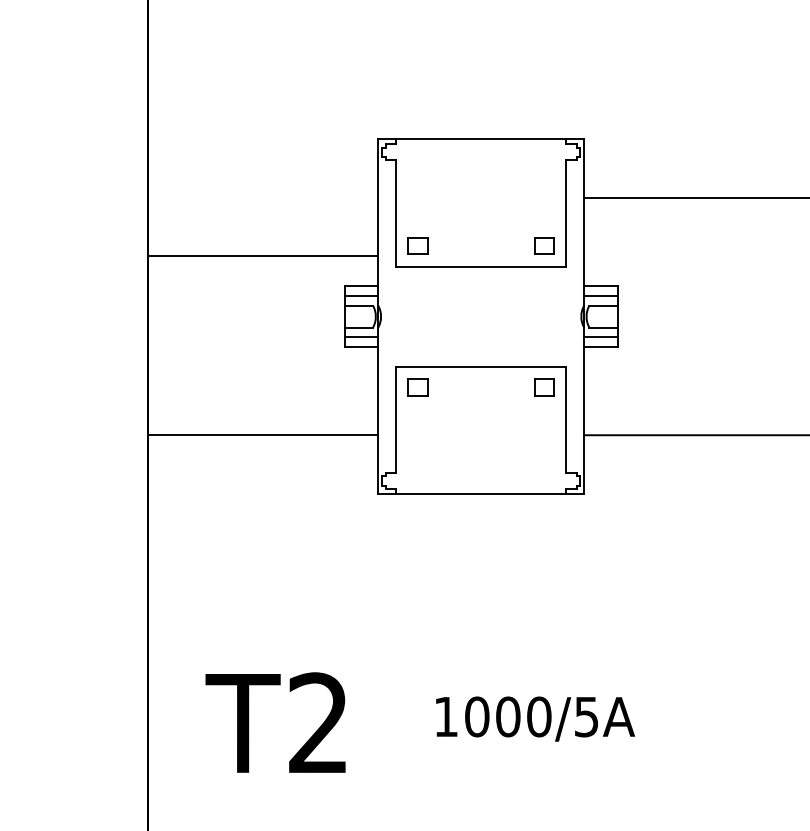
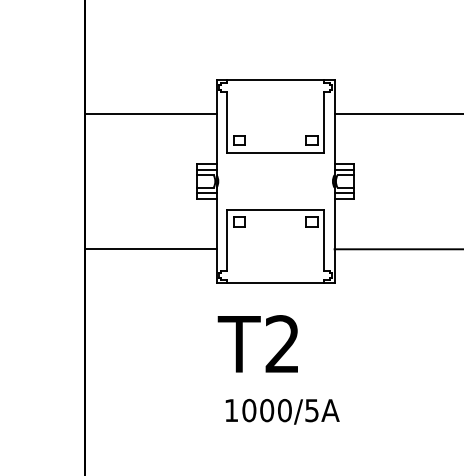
line: (262, 255) -> (150, 113), moved
text: (535, 718) -> (282, 411), moved
text: (274, 722) -> (257, 343), moved

